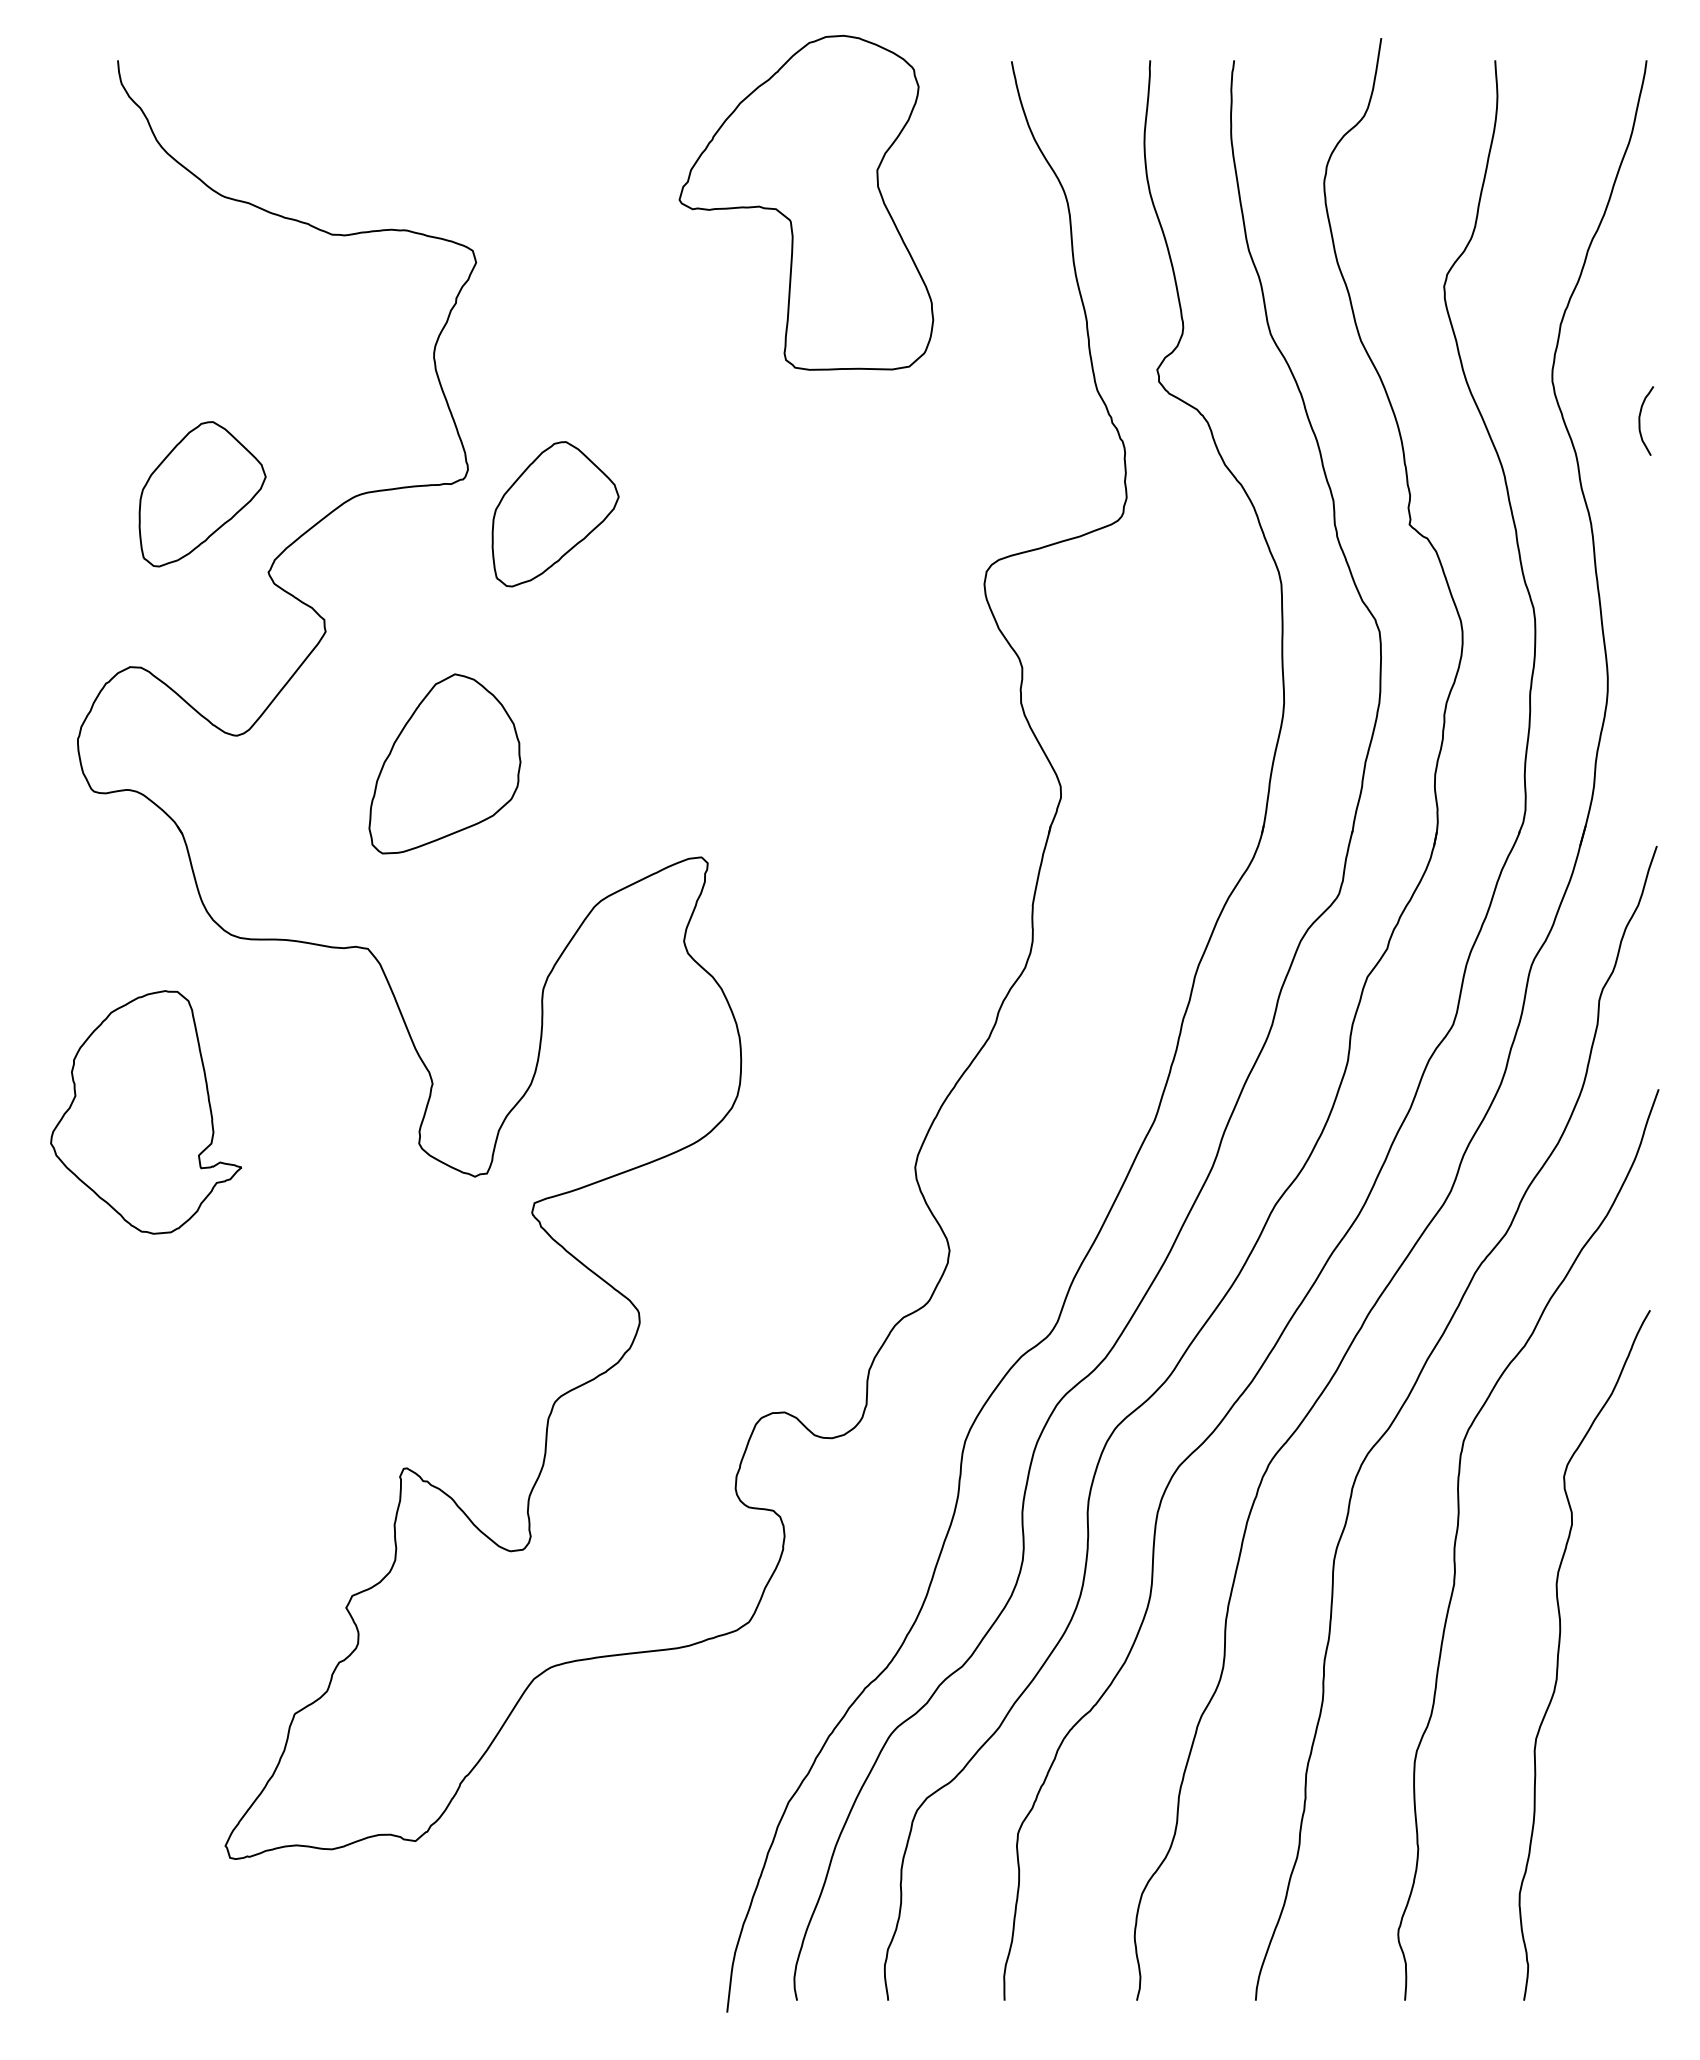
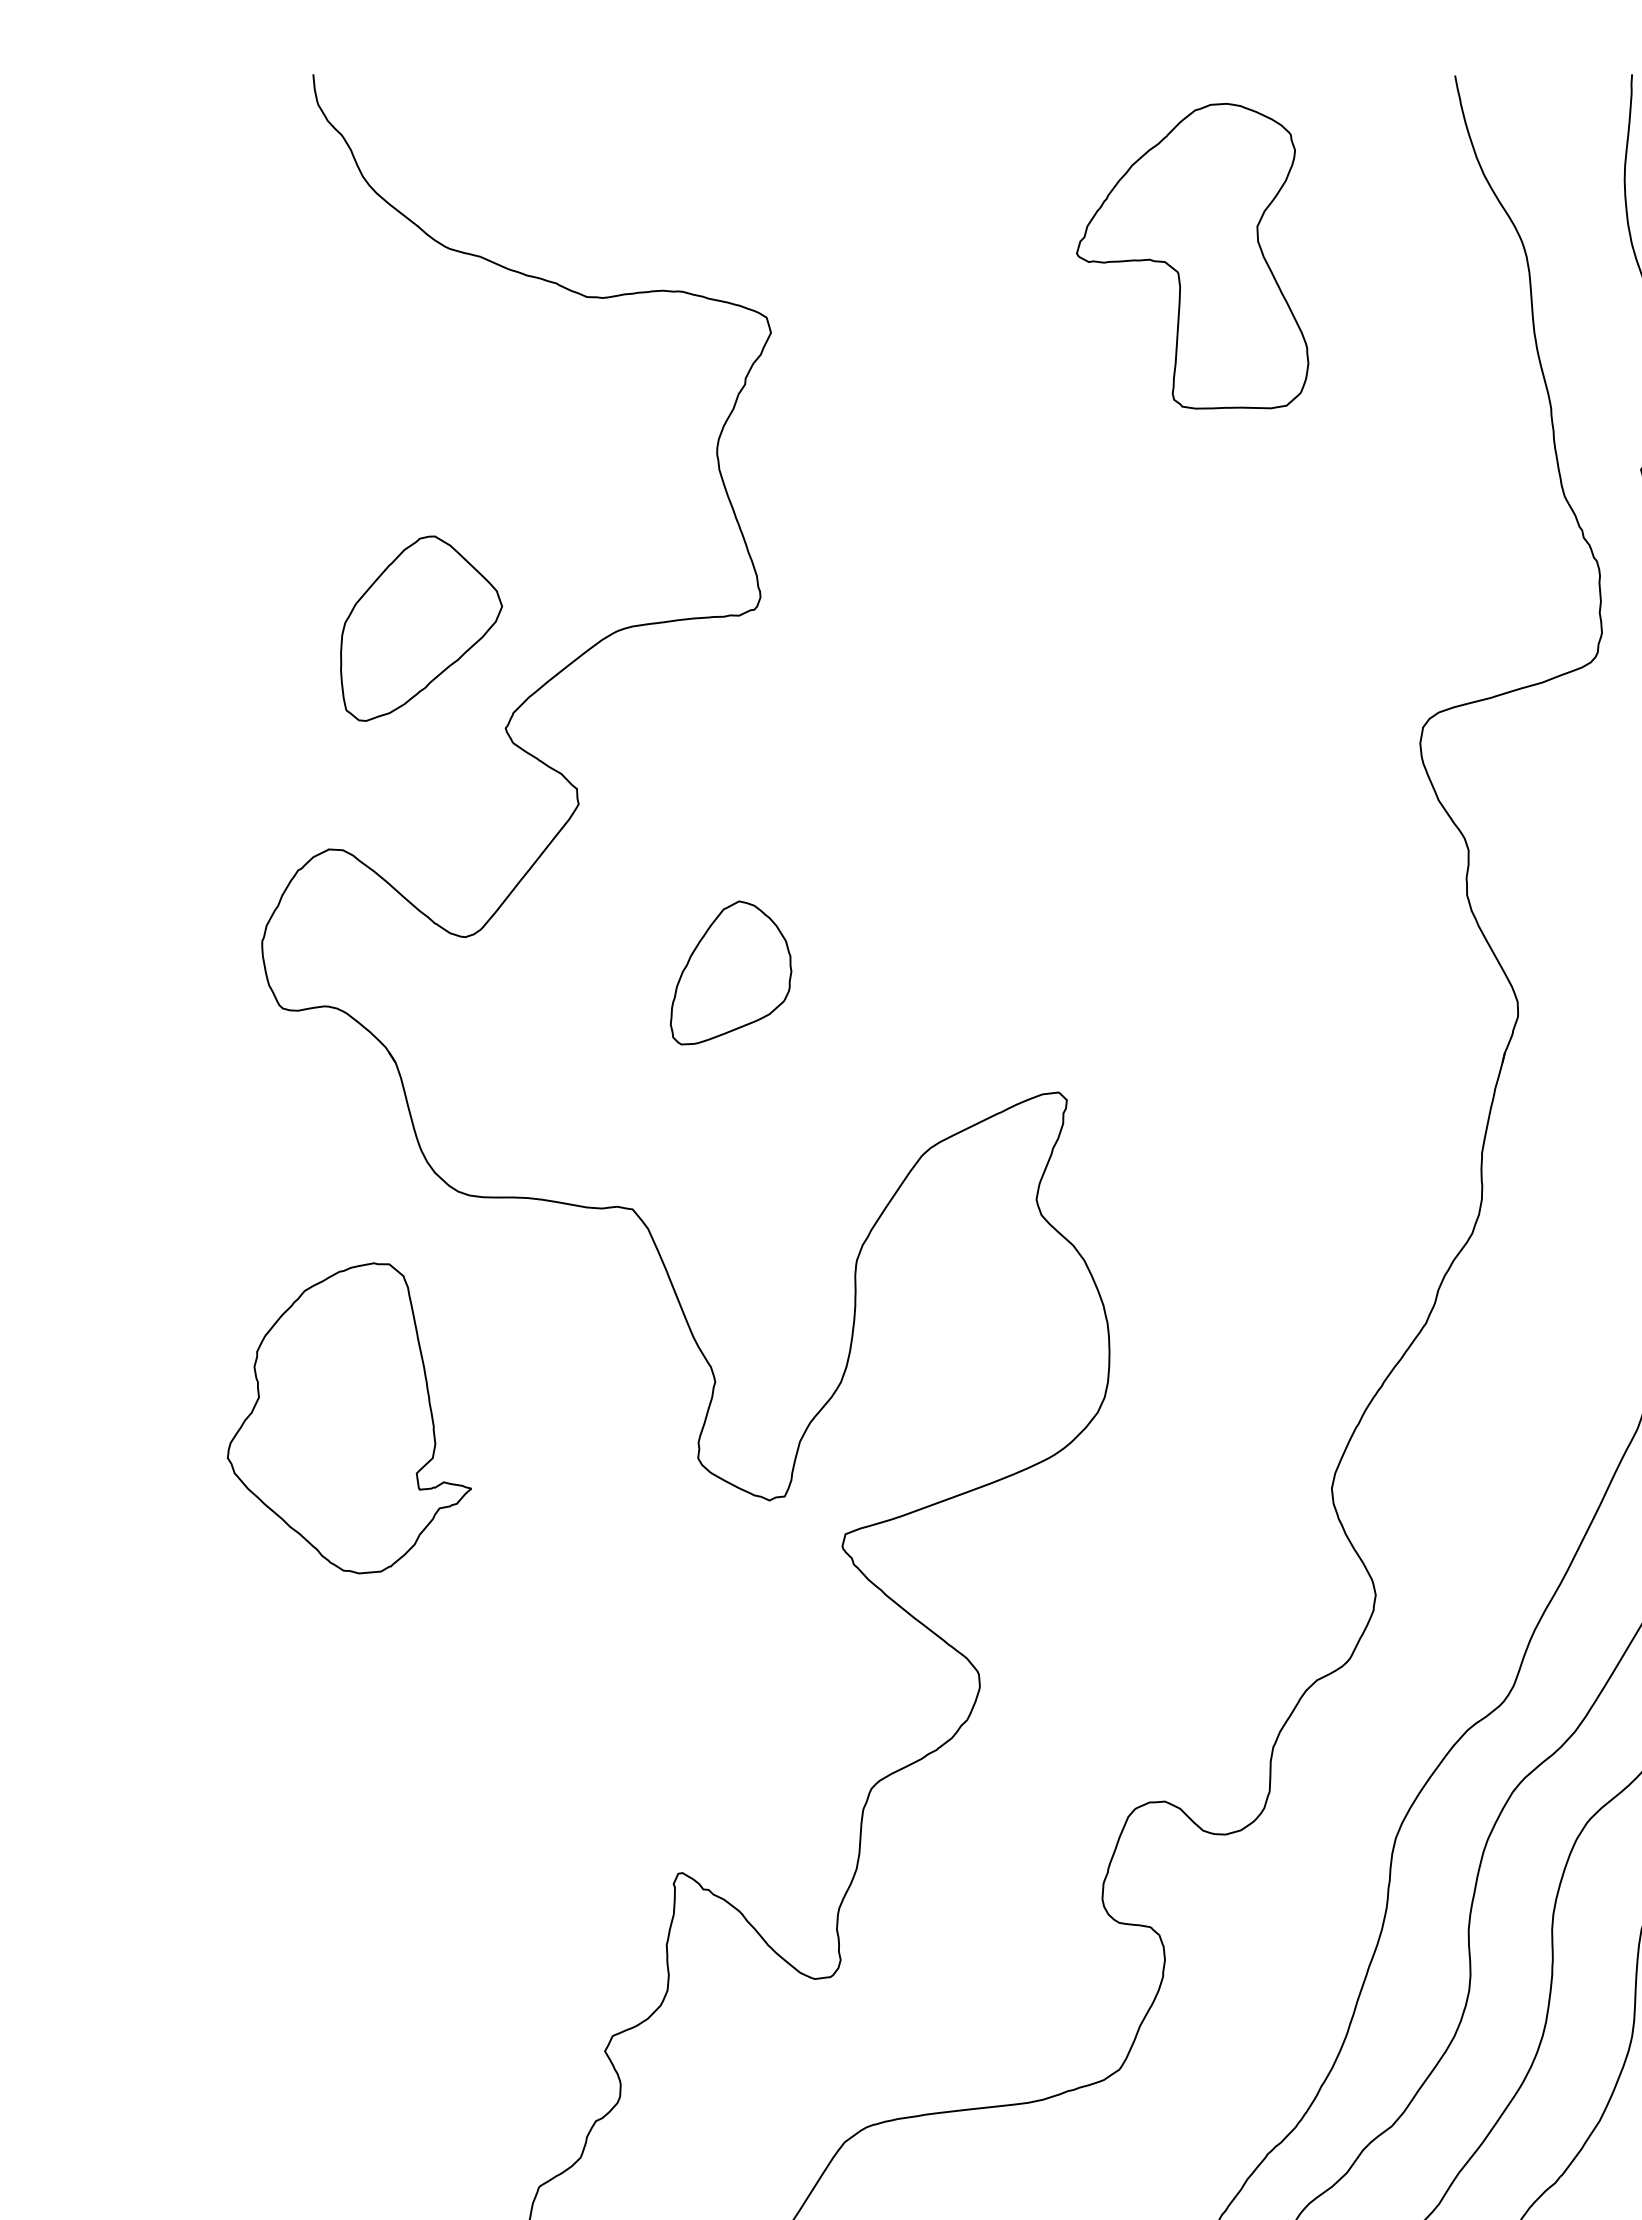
part: (805, 202) -> (1191, 255), size x0.71
part: (555, 514) -> (872, 654), removed
part: (444, 763) -> (730, 972), size x0.62

